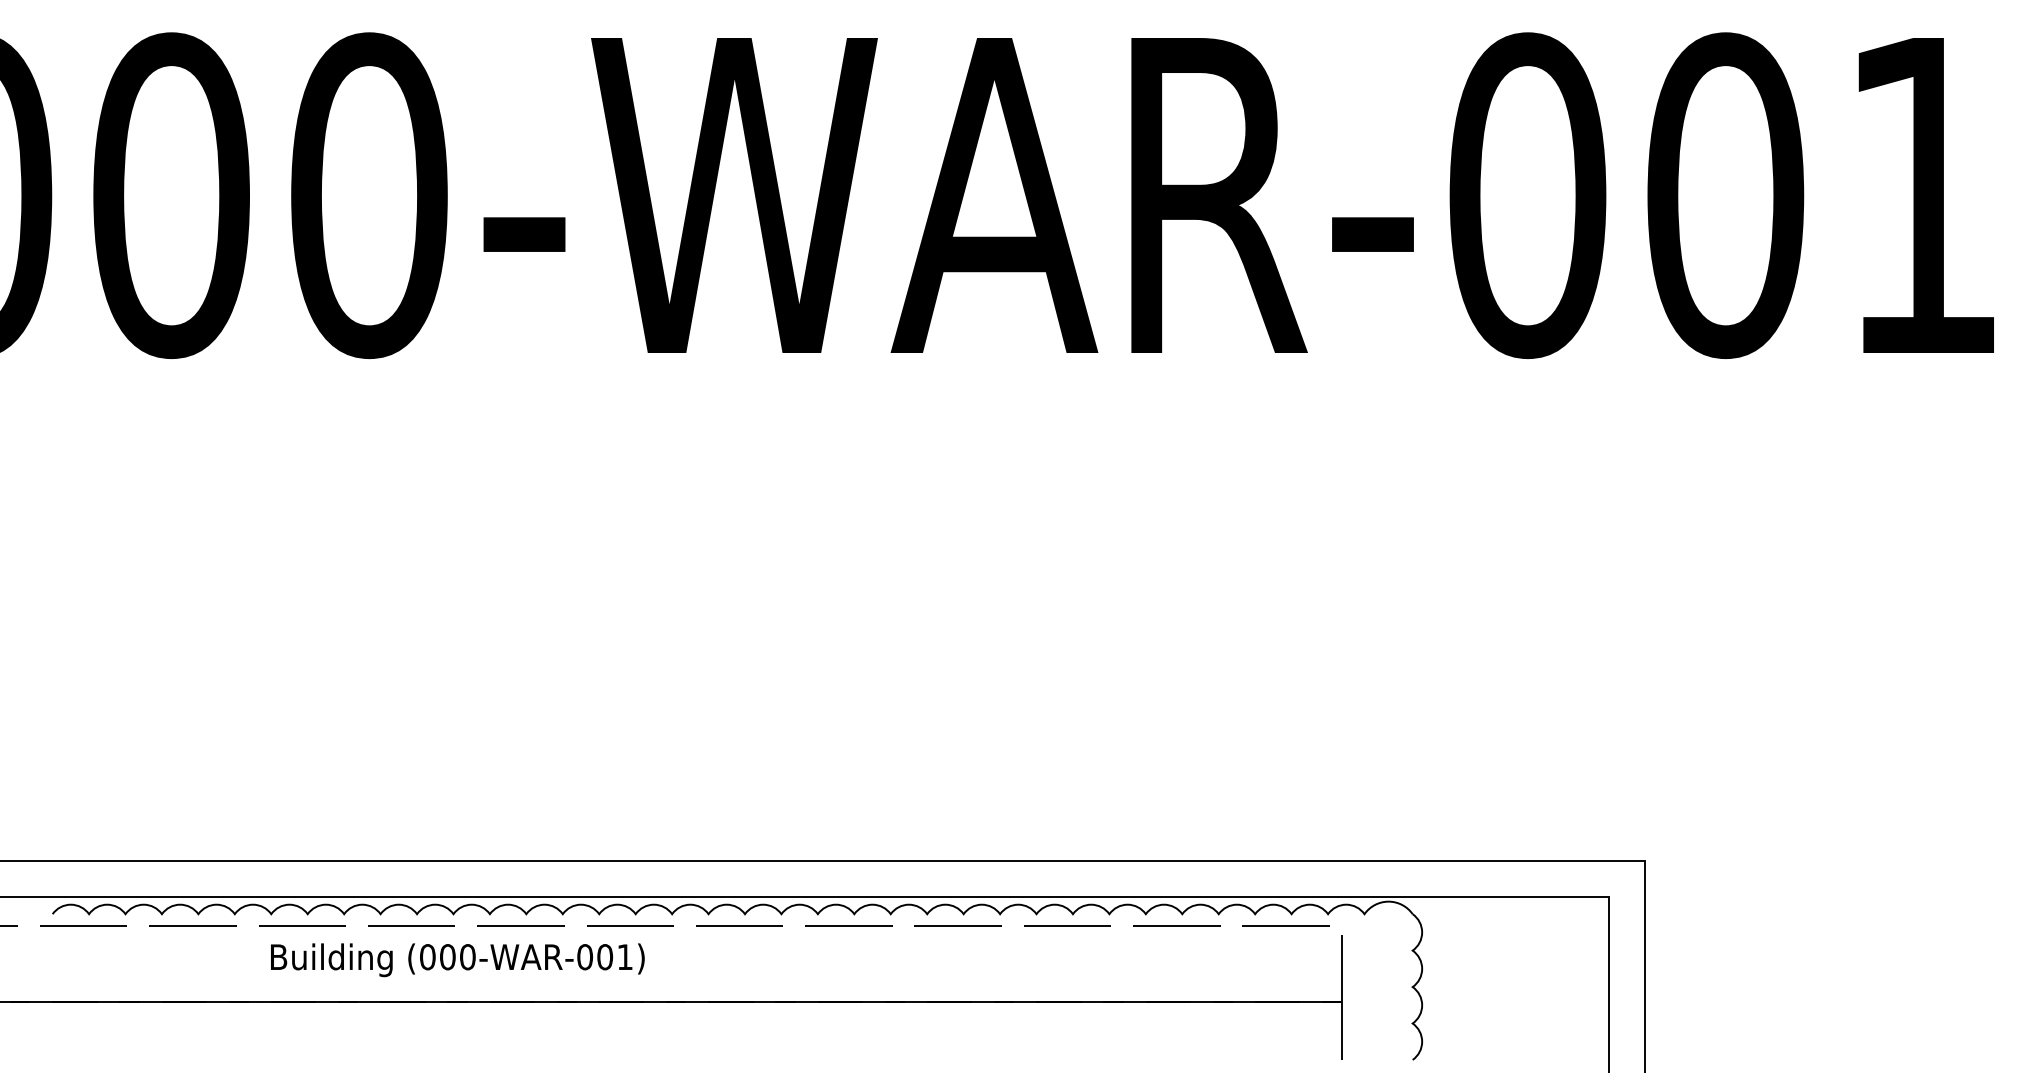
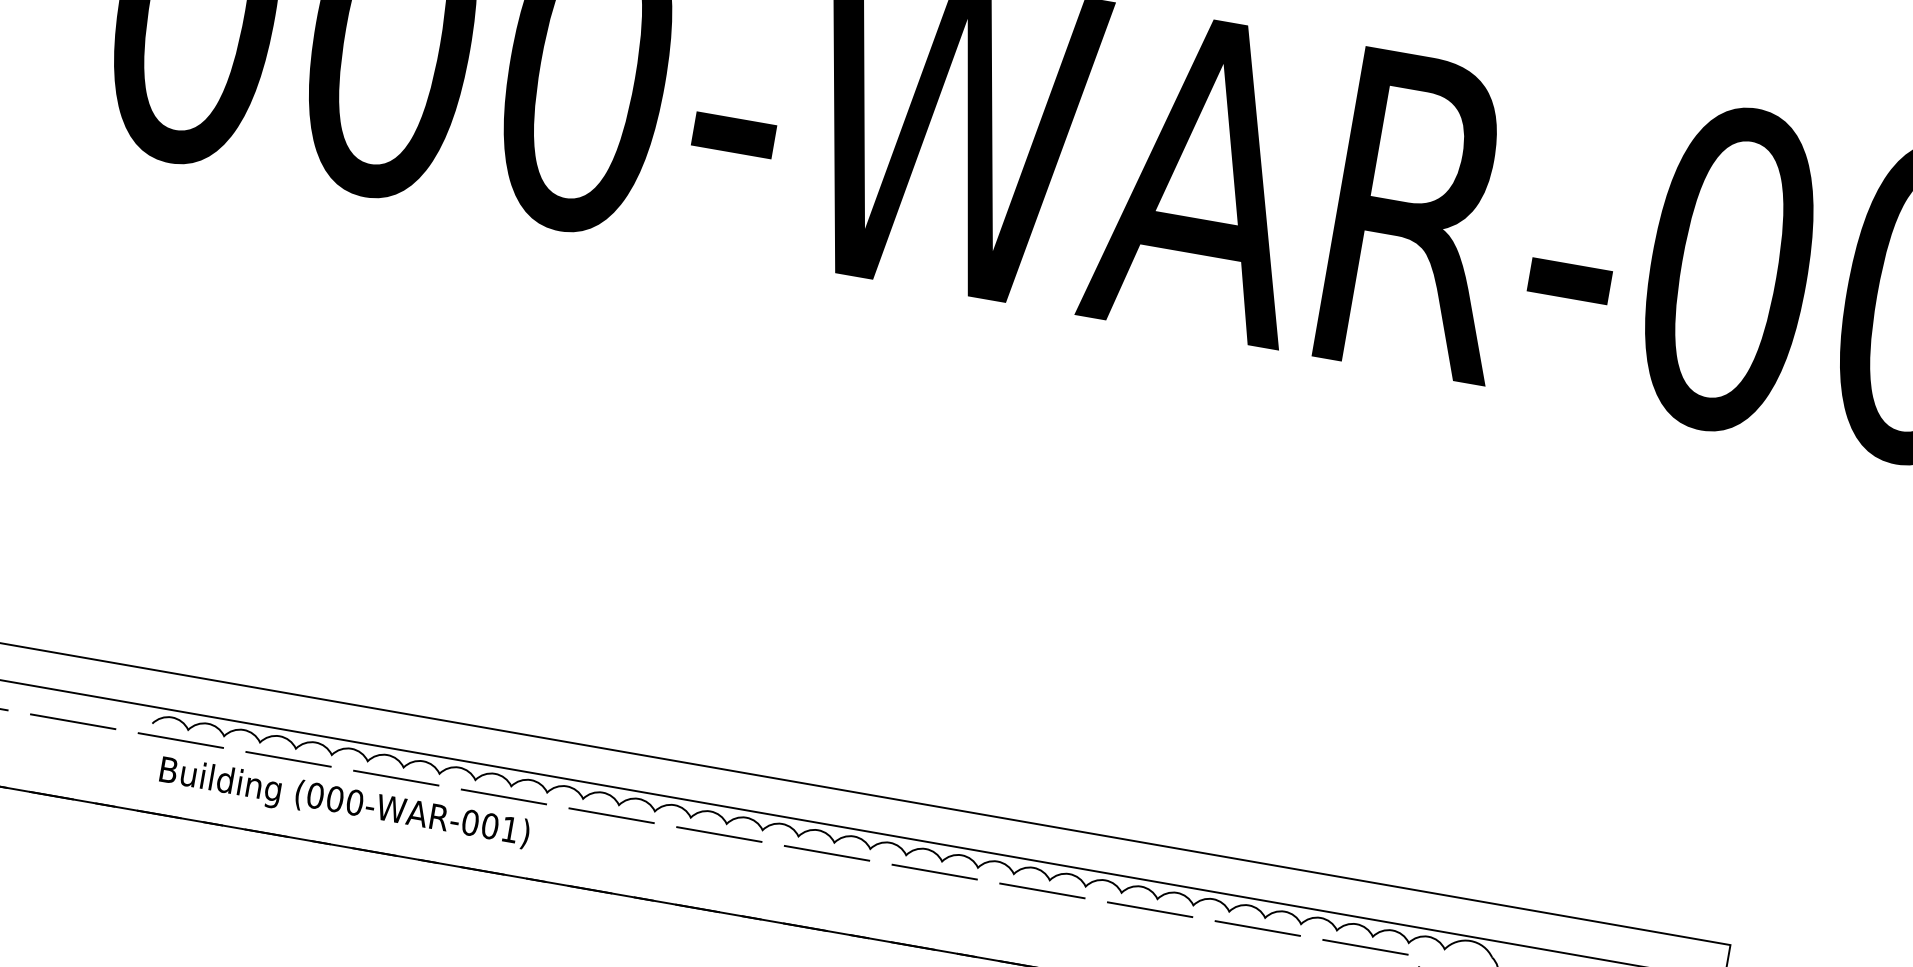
text: (457, 960) -> (344, 804), moved

